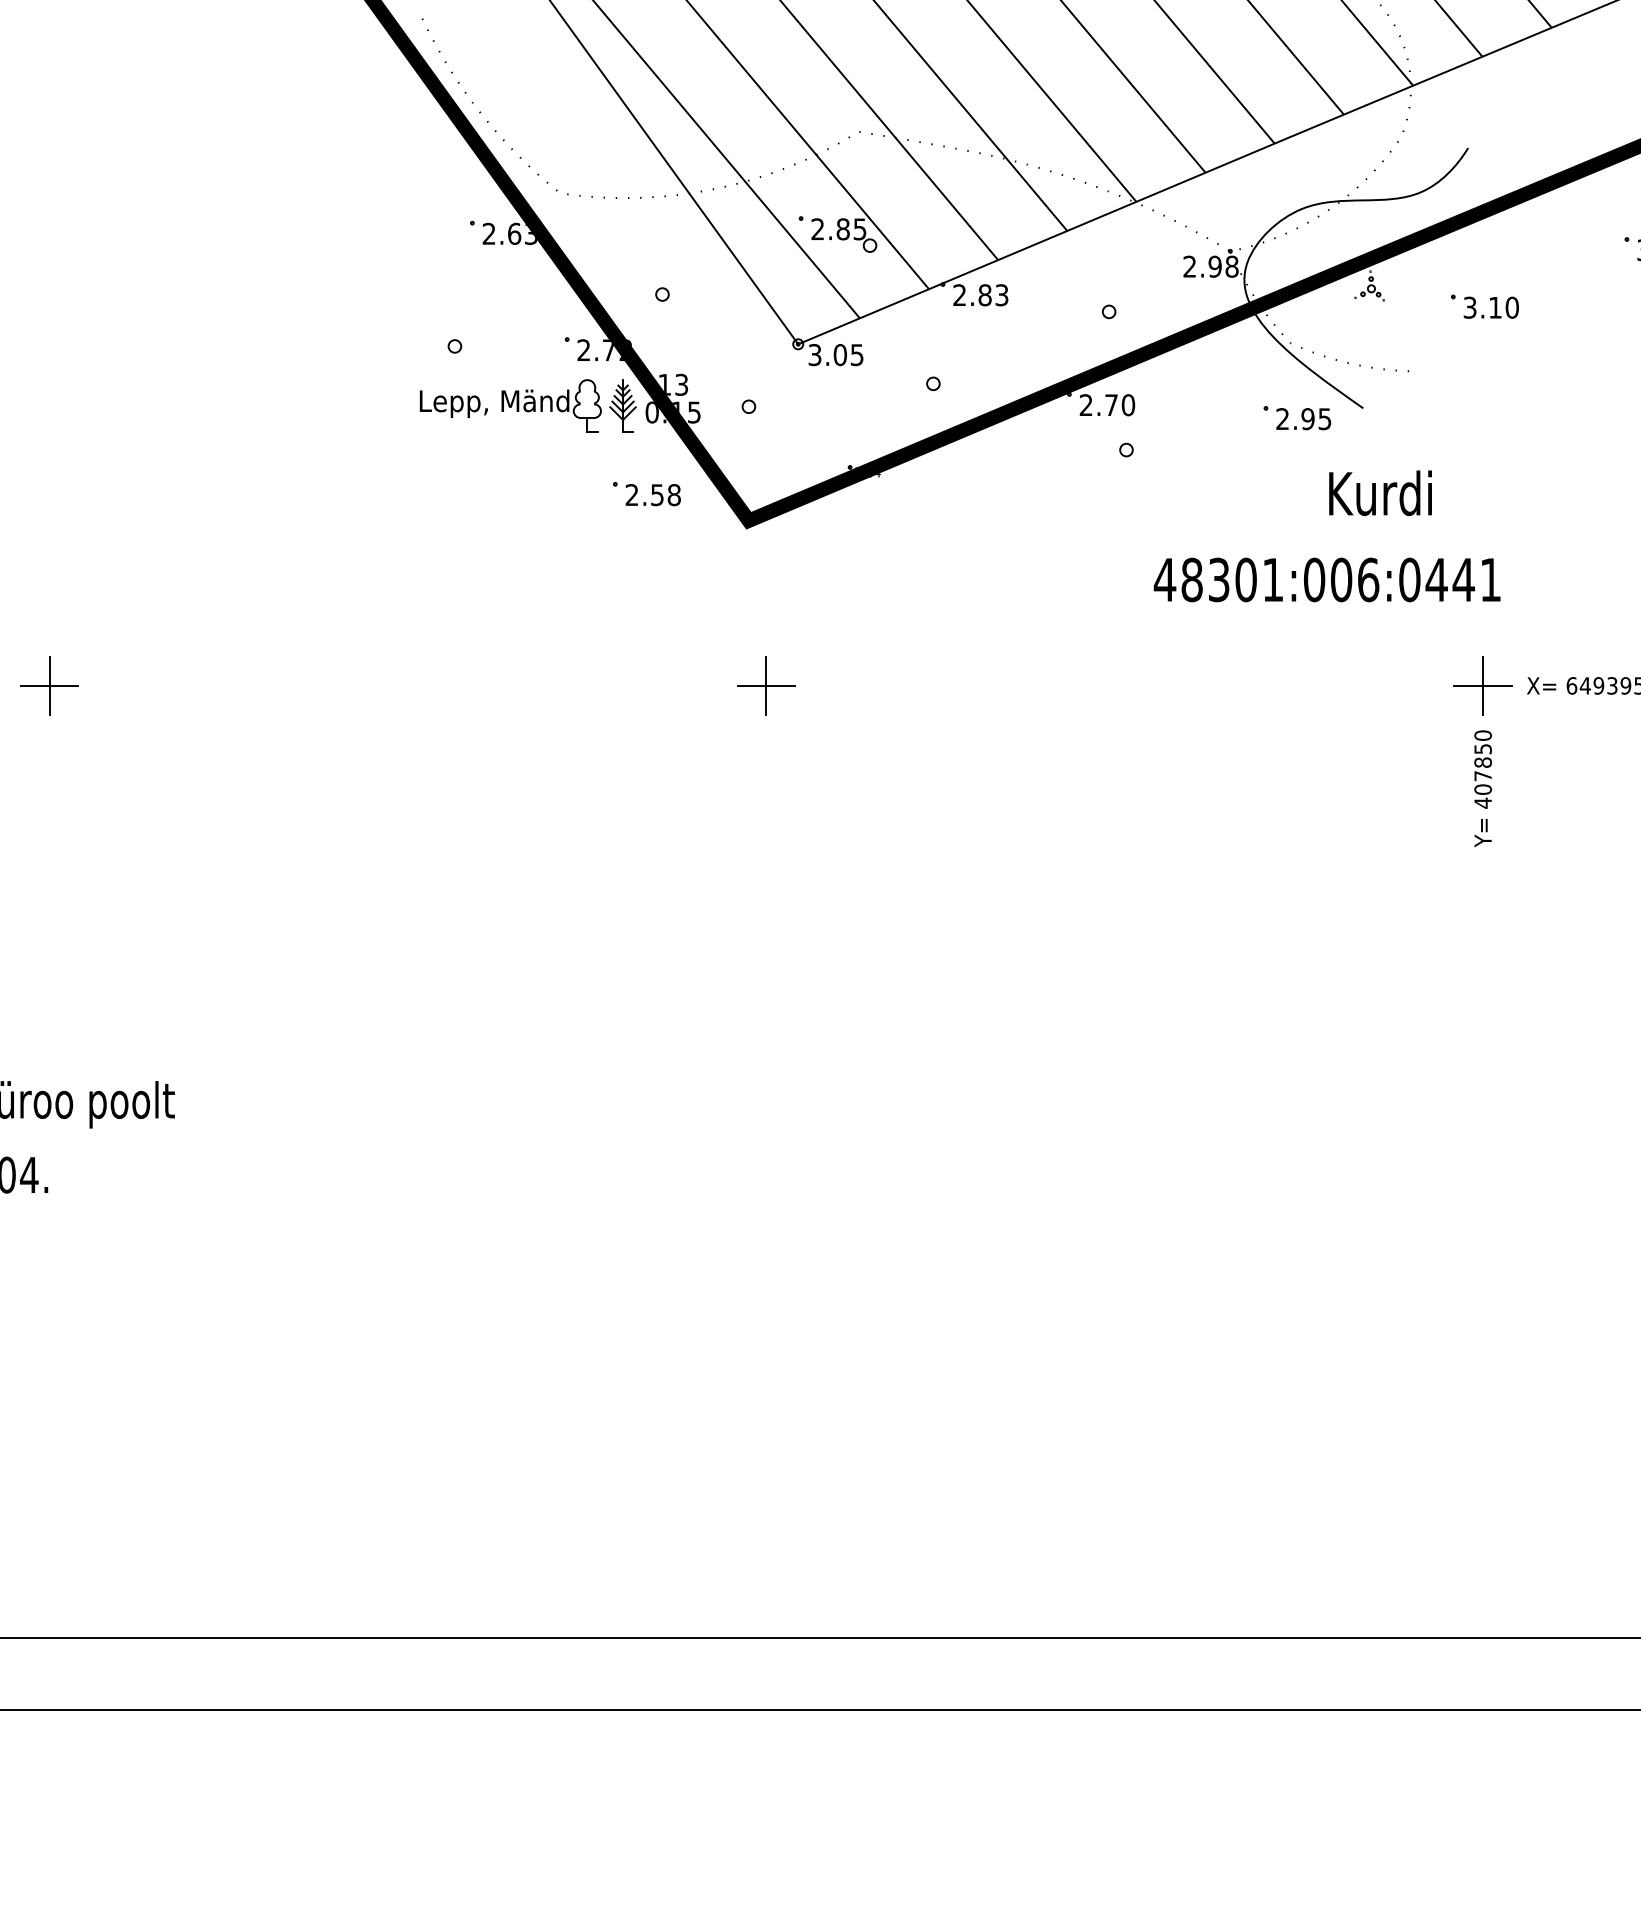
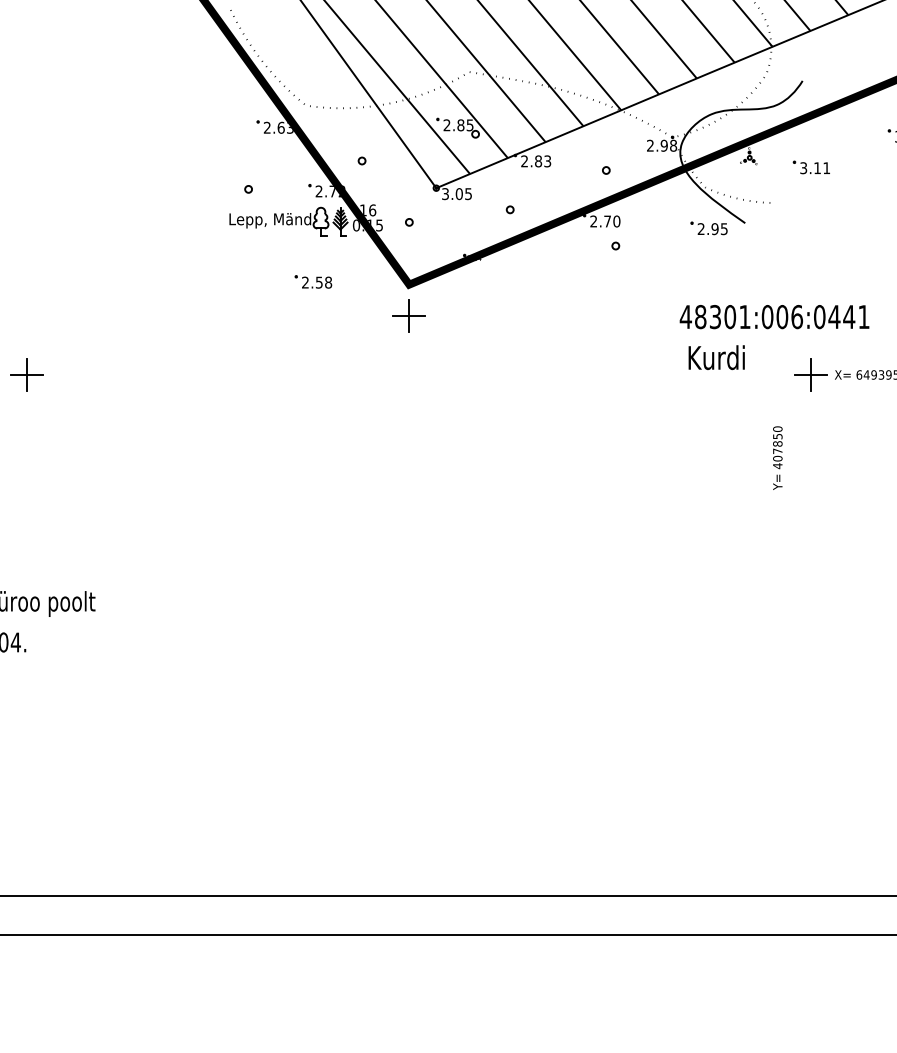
text: (1511, 308) -> (826, 168), 3.10 -> 3.11
text: (681, 385) -> (372, 210), 13 -> 16
part: (646, 492) -> (313, 281), moved
text: (1380, 492) -> (716, 357), moved
text: (1327, 580) -> (774, 317), moved
part: (765, 685) -> (408, 315), moved
text: (1482, 787) -> (777, 457), moved

